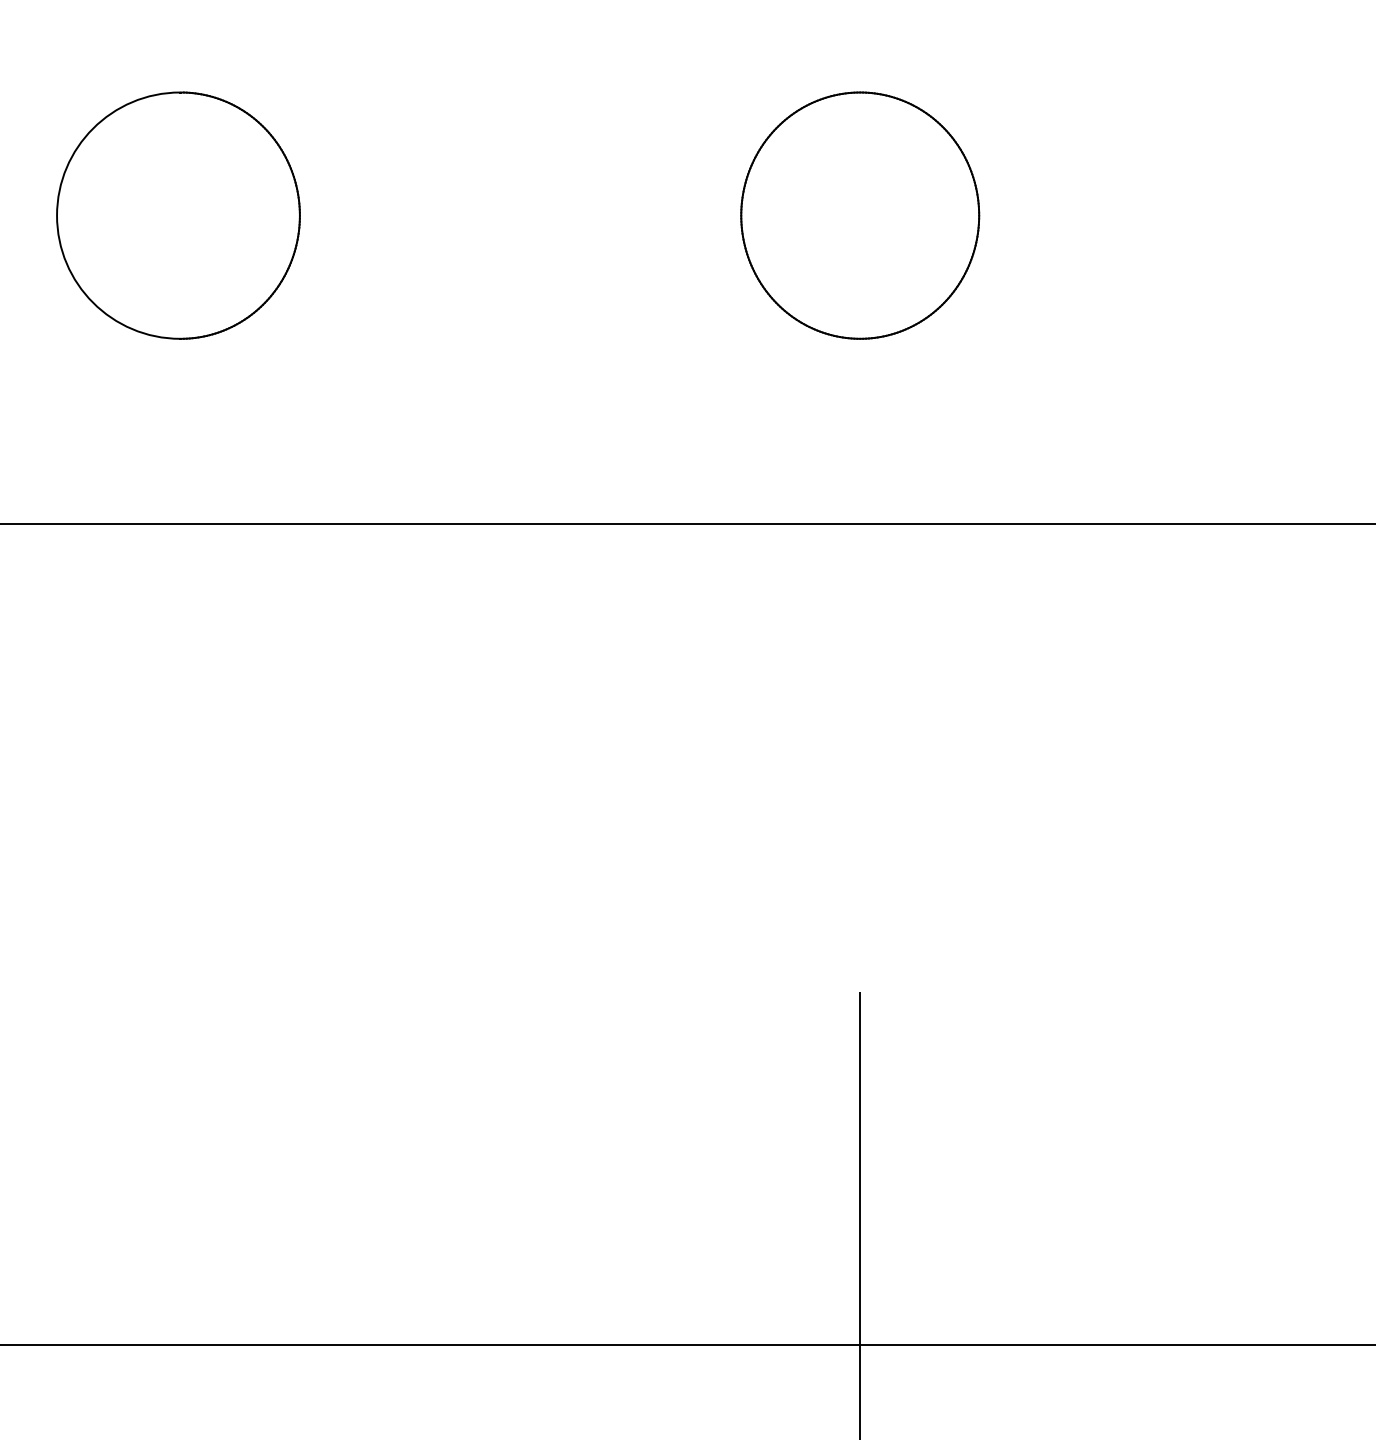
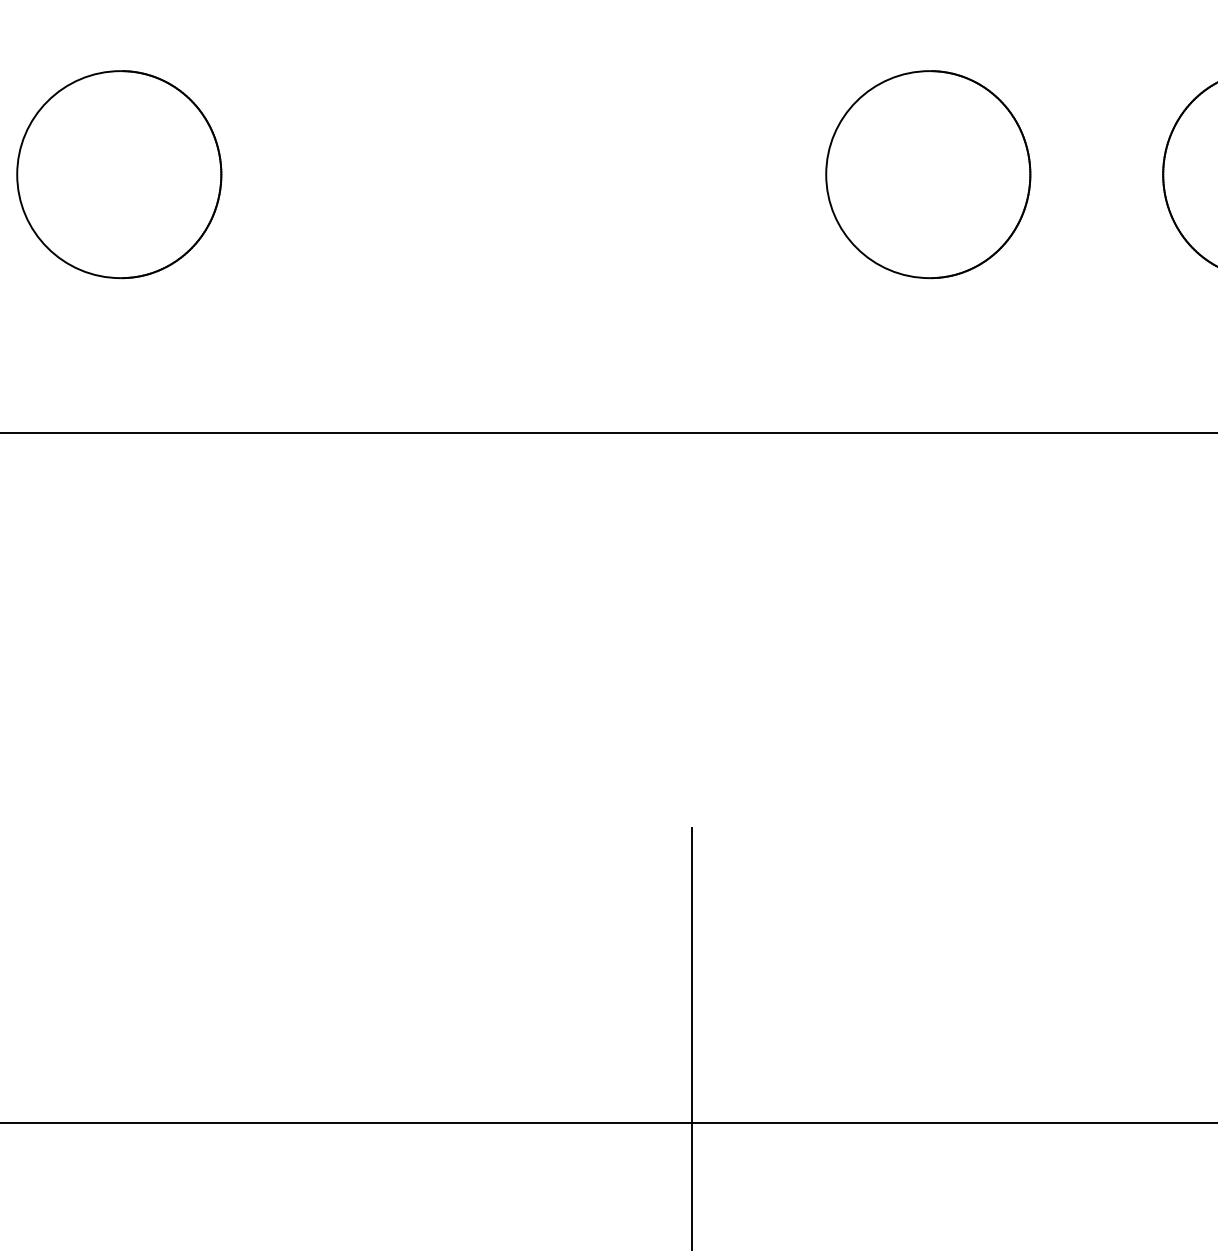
part: (860, 215) -> (692, 174), removed
part: (1141, 215) -> (928, 174), added

